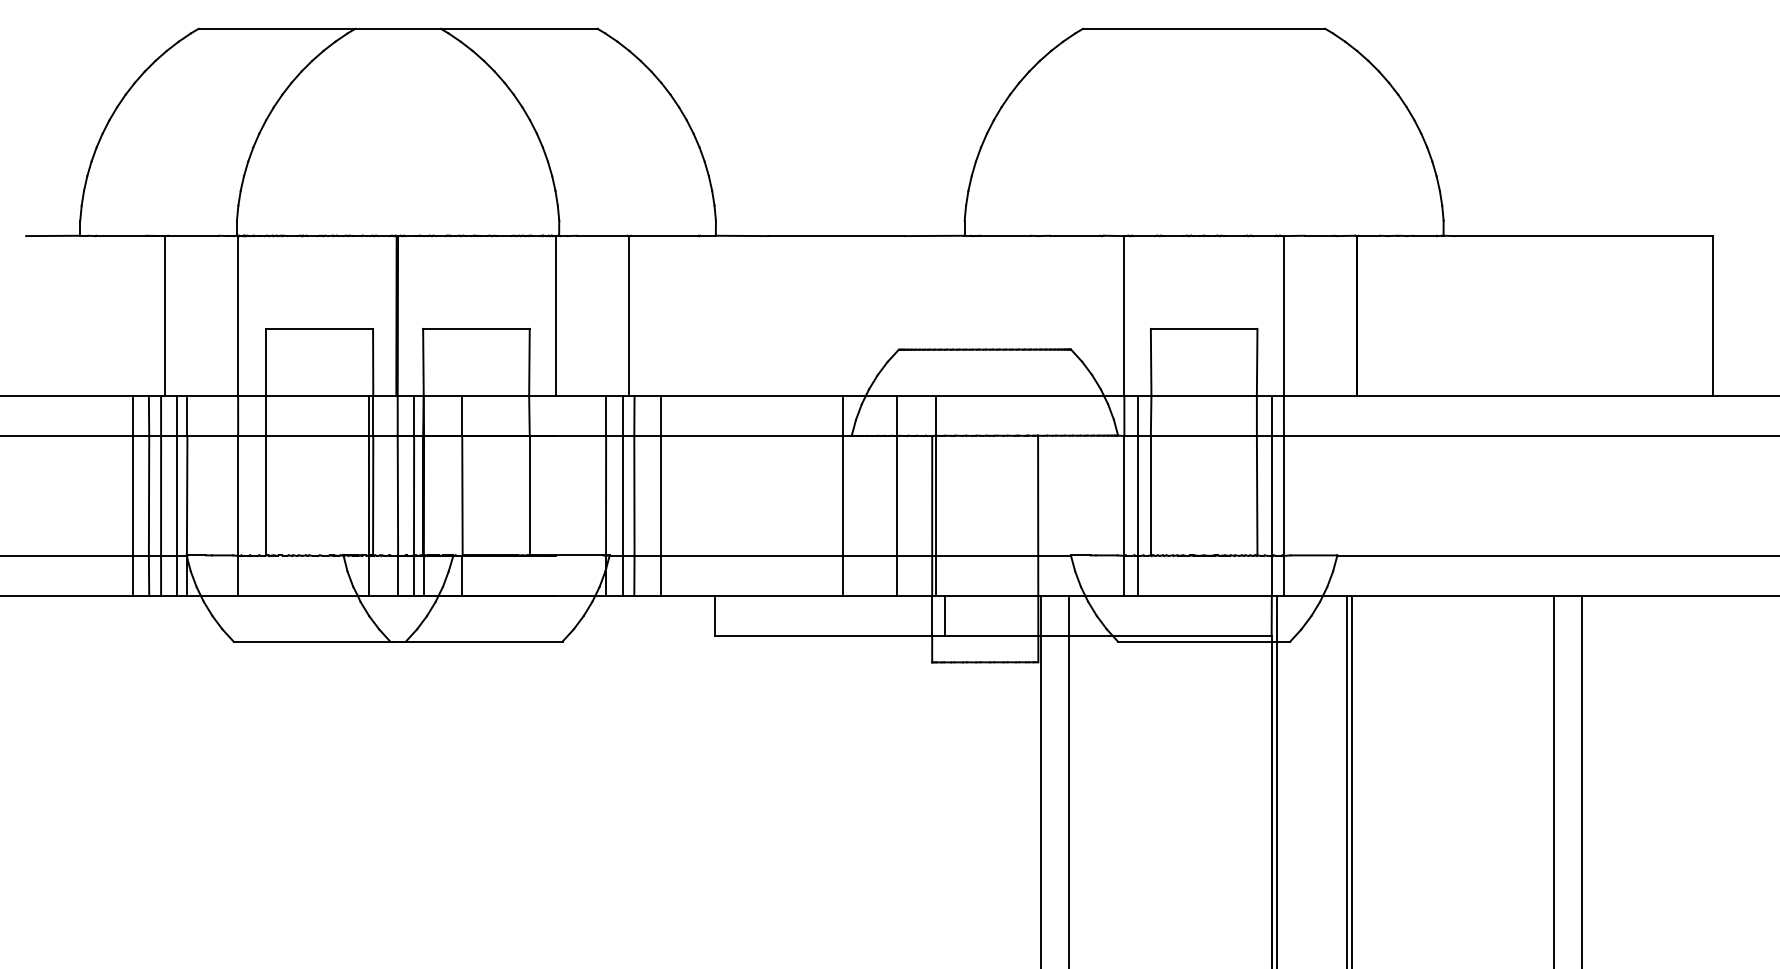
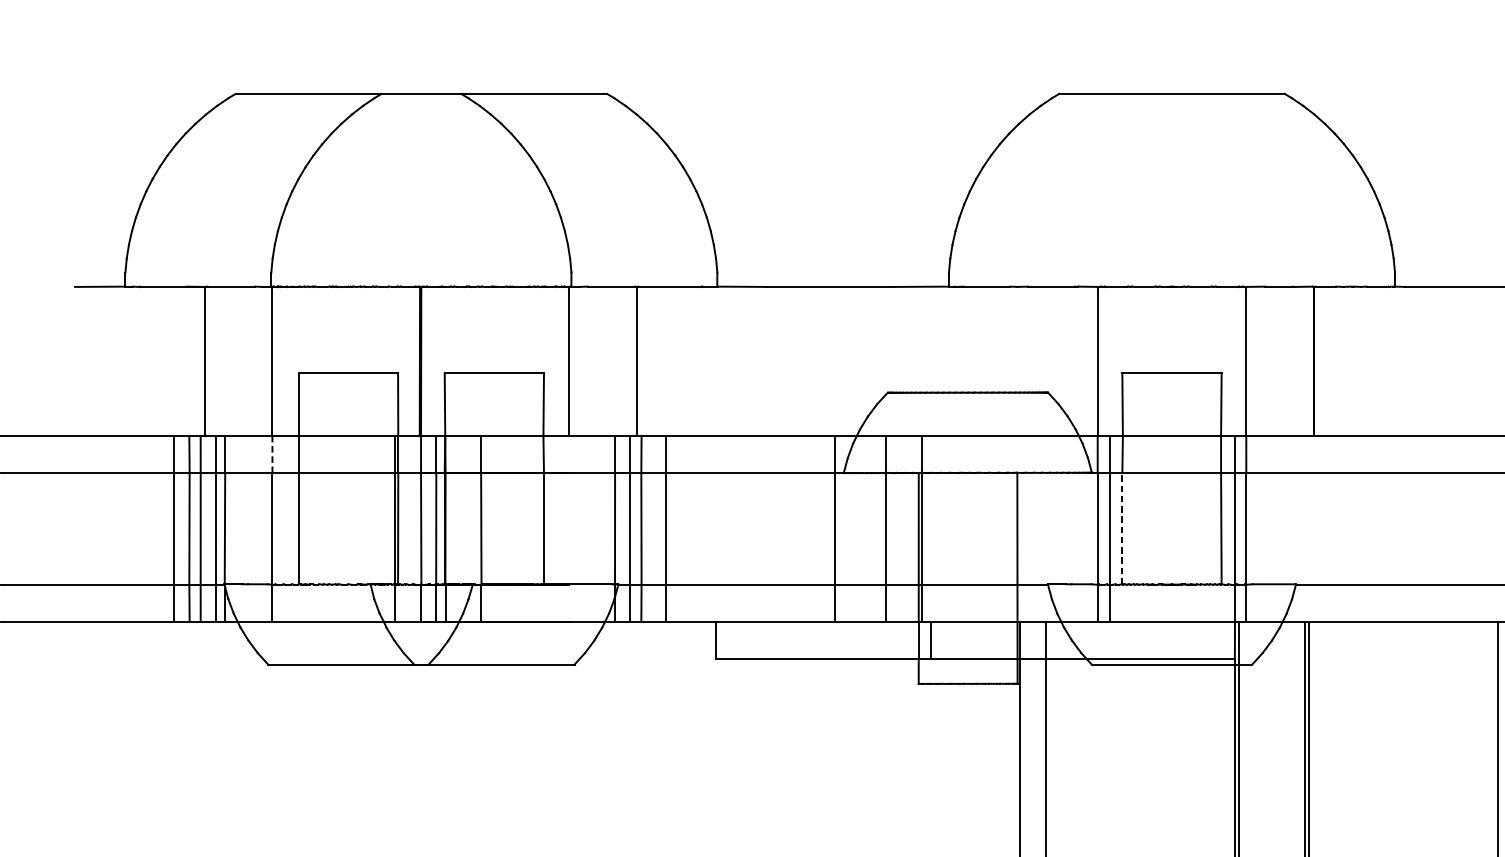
line: (238, 415) -> (272, 454), solid -> dashed
line: (1150, 495) -> (1122, 528), solid -> dashed

